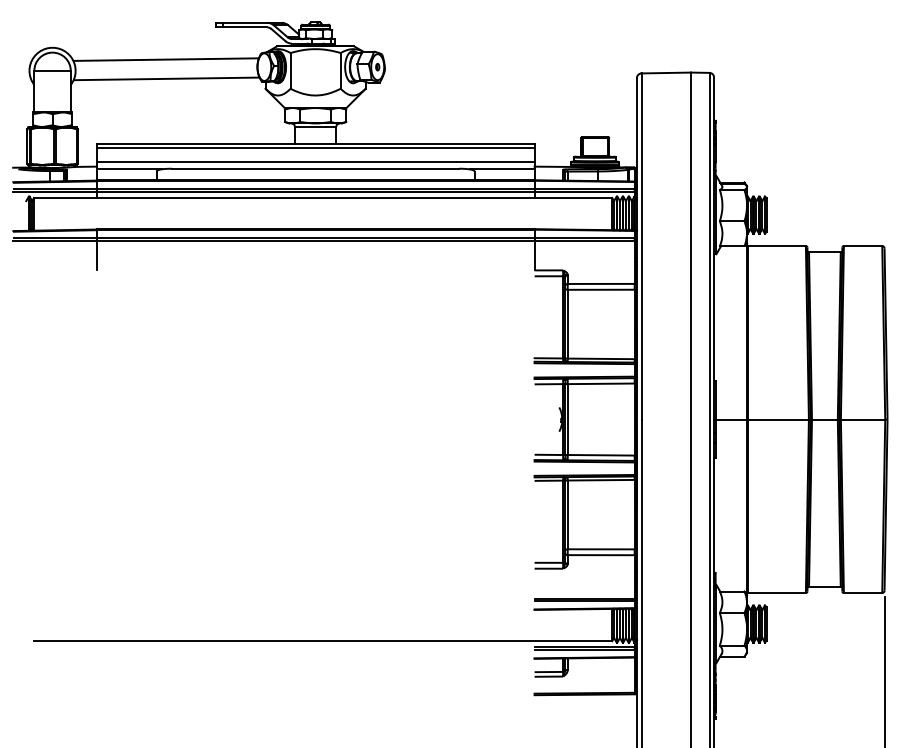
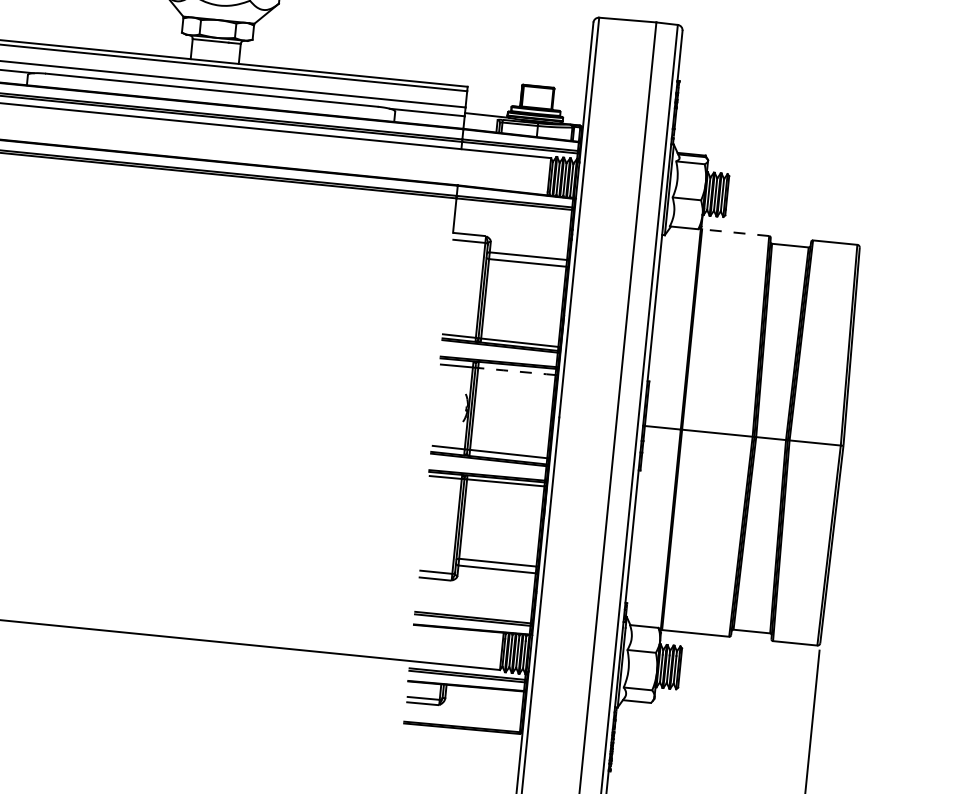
line: (776, 246) -> (735, 233), solid -> dashed
line: (600, 383) -> (516, 371), solid -> dashed

